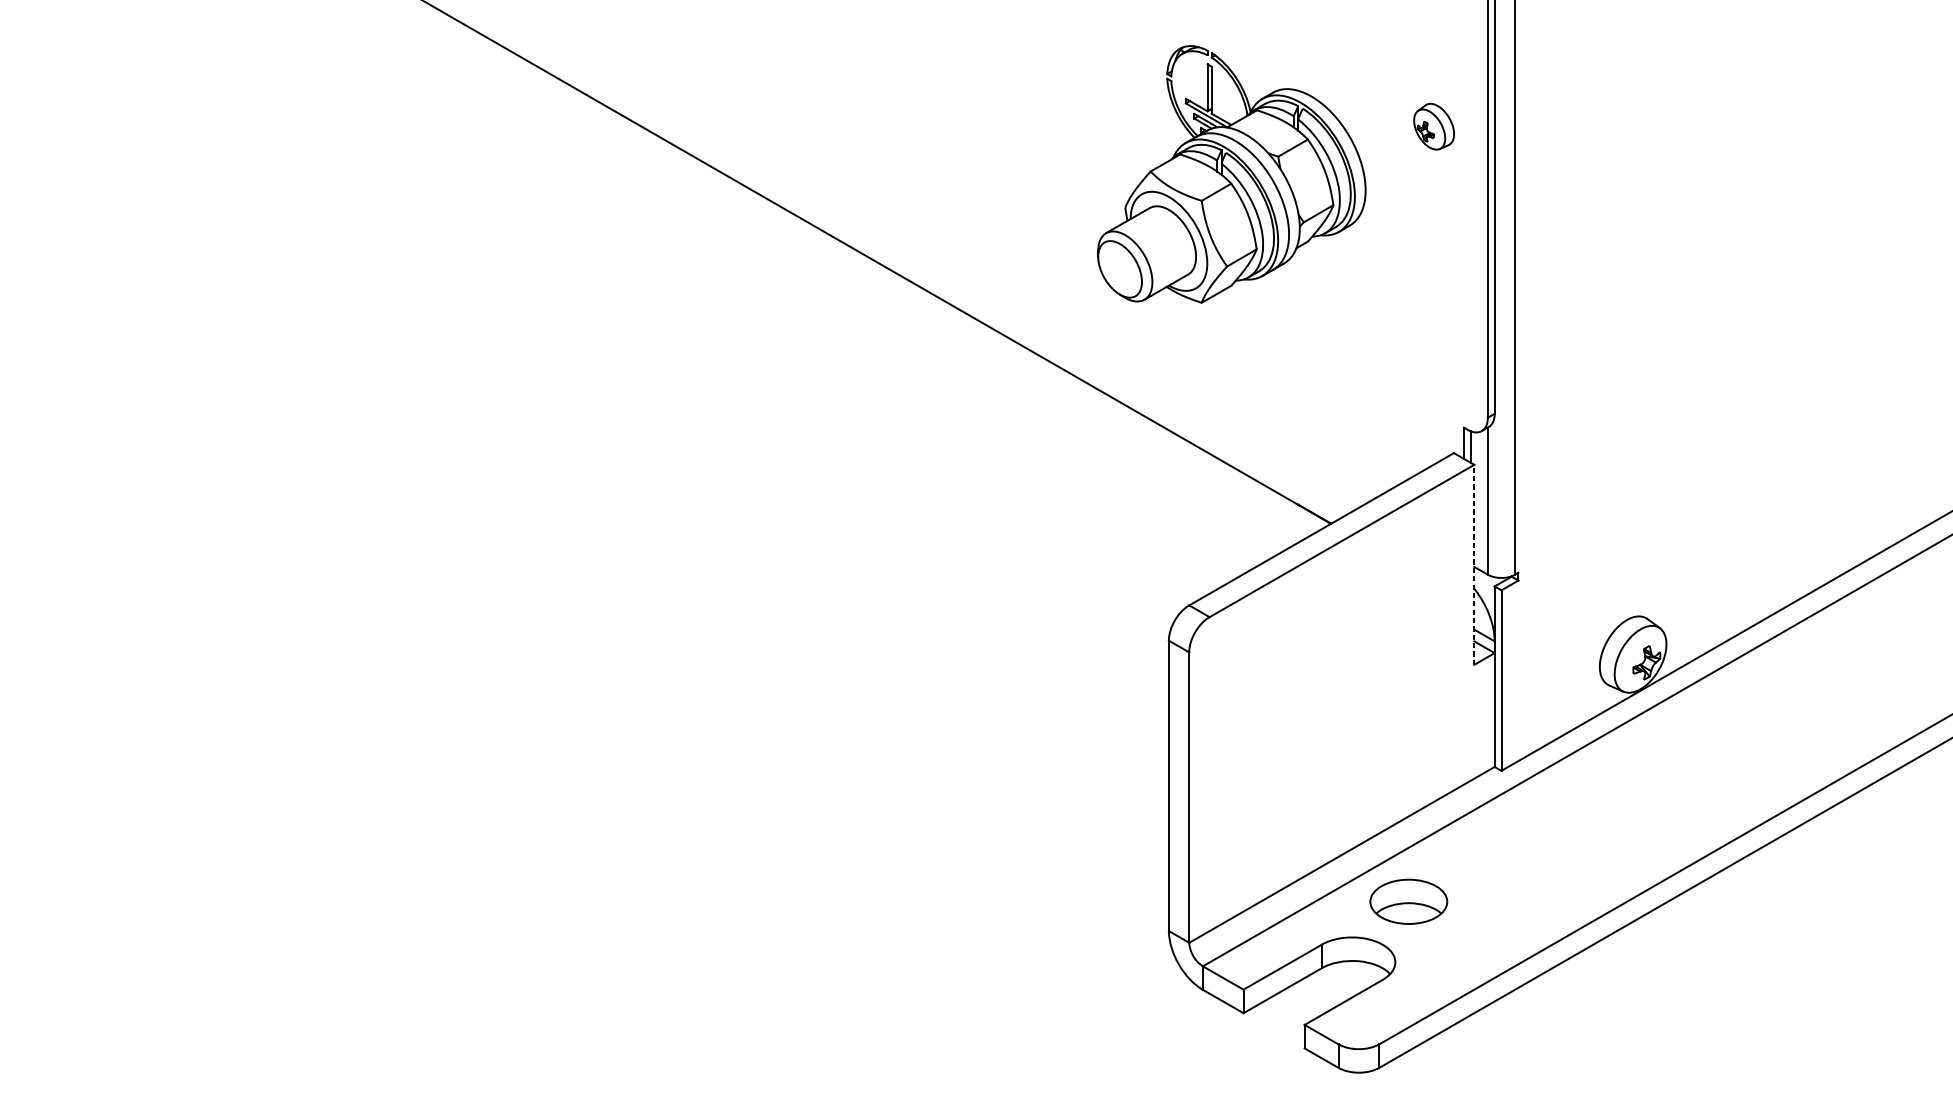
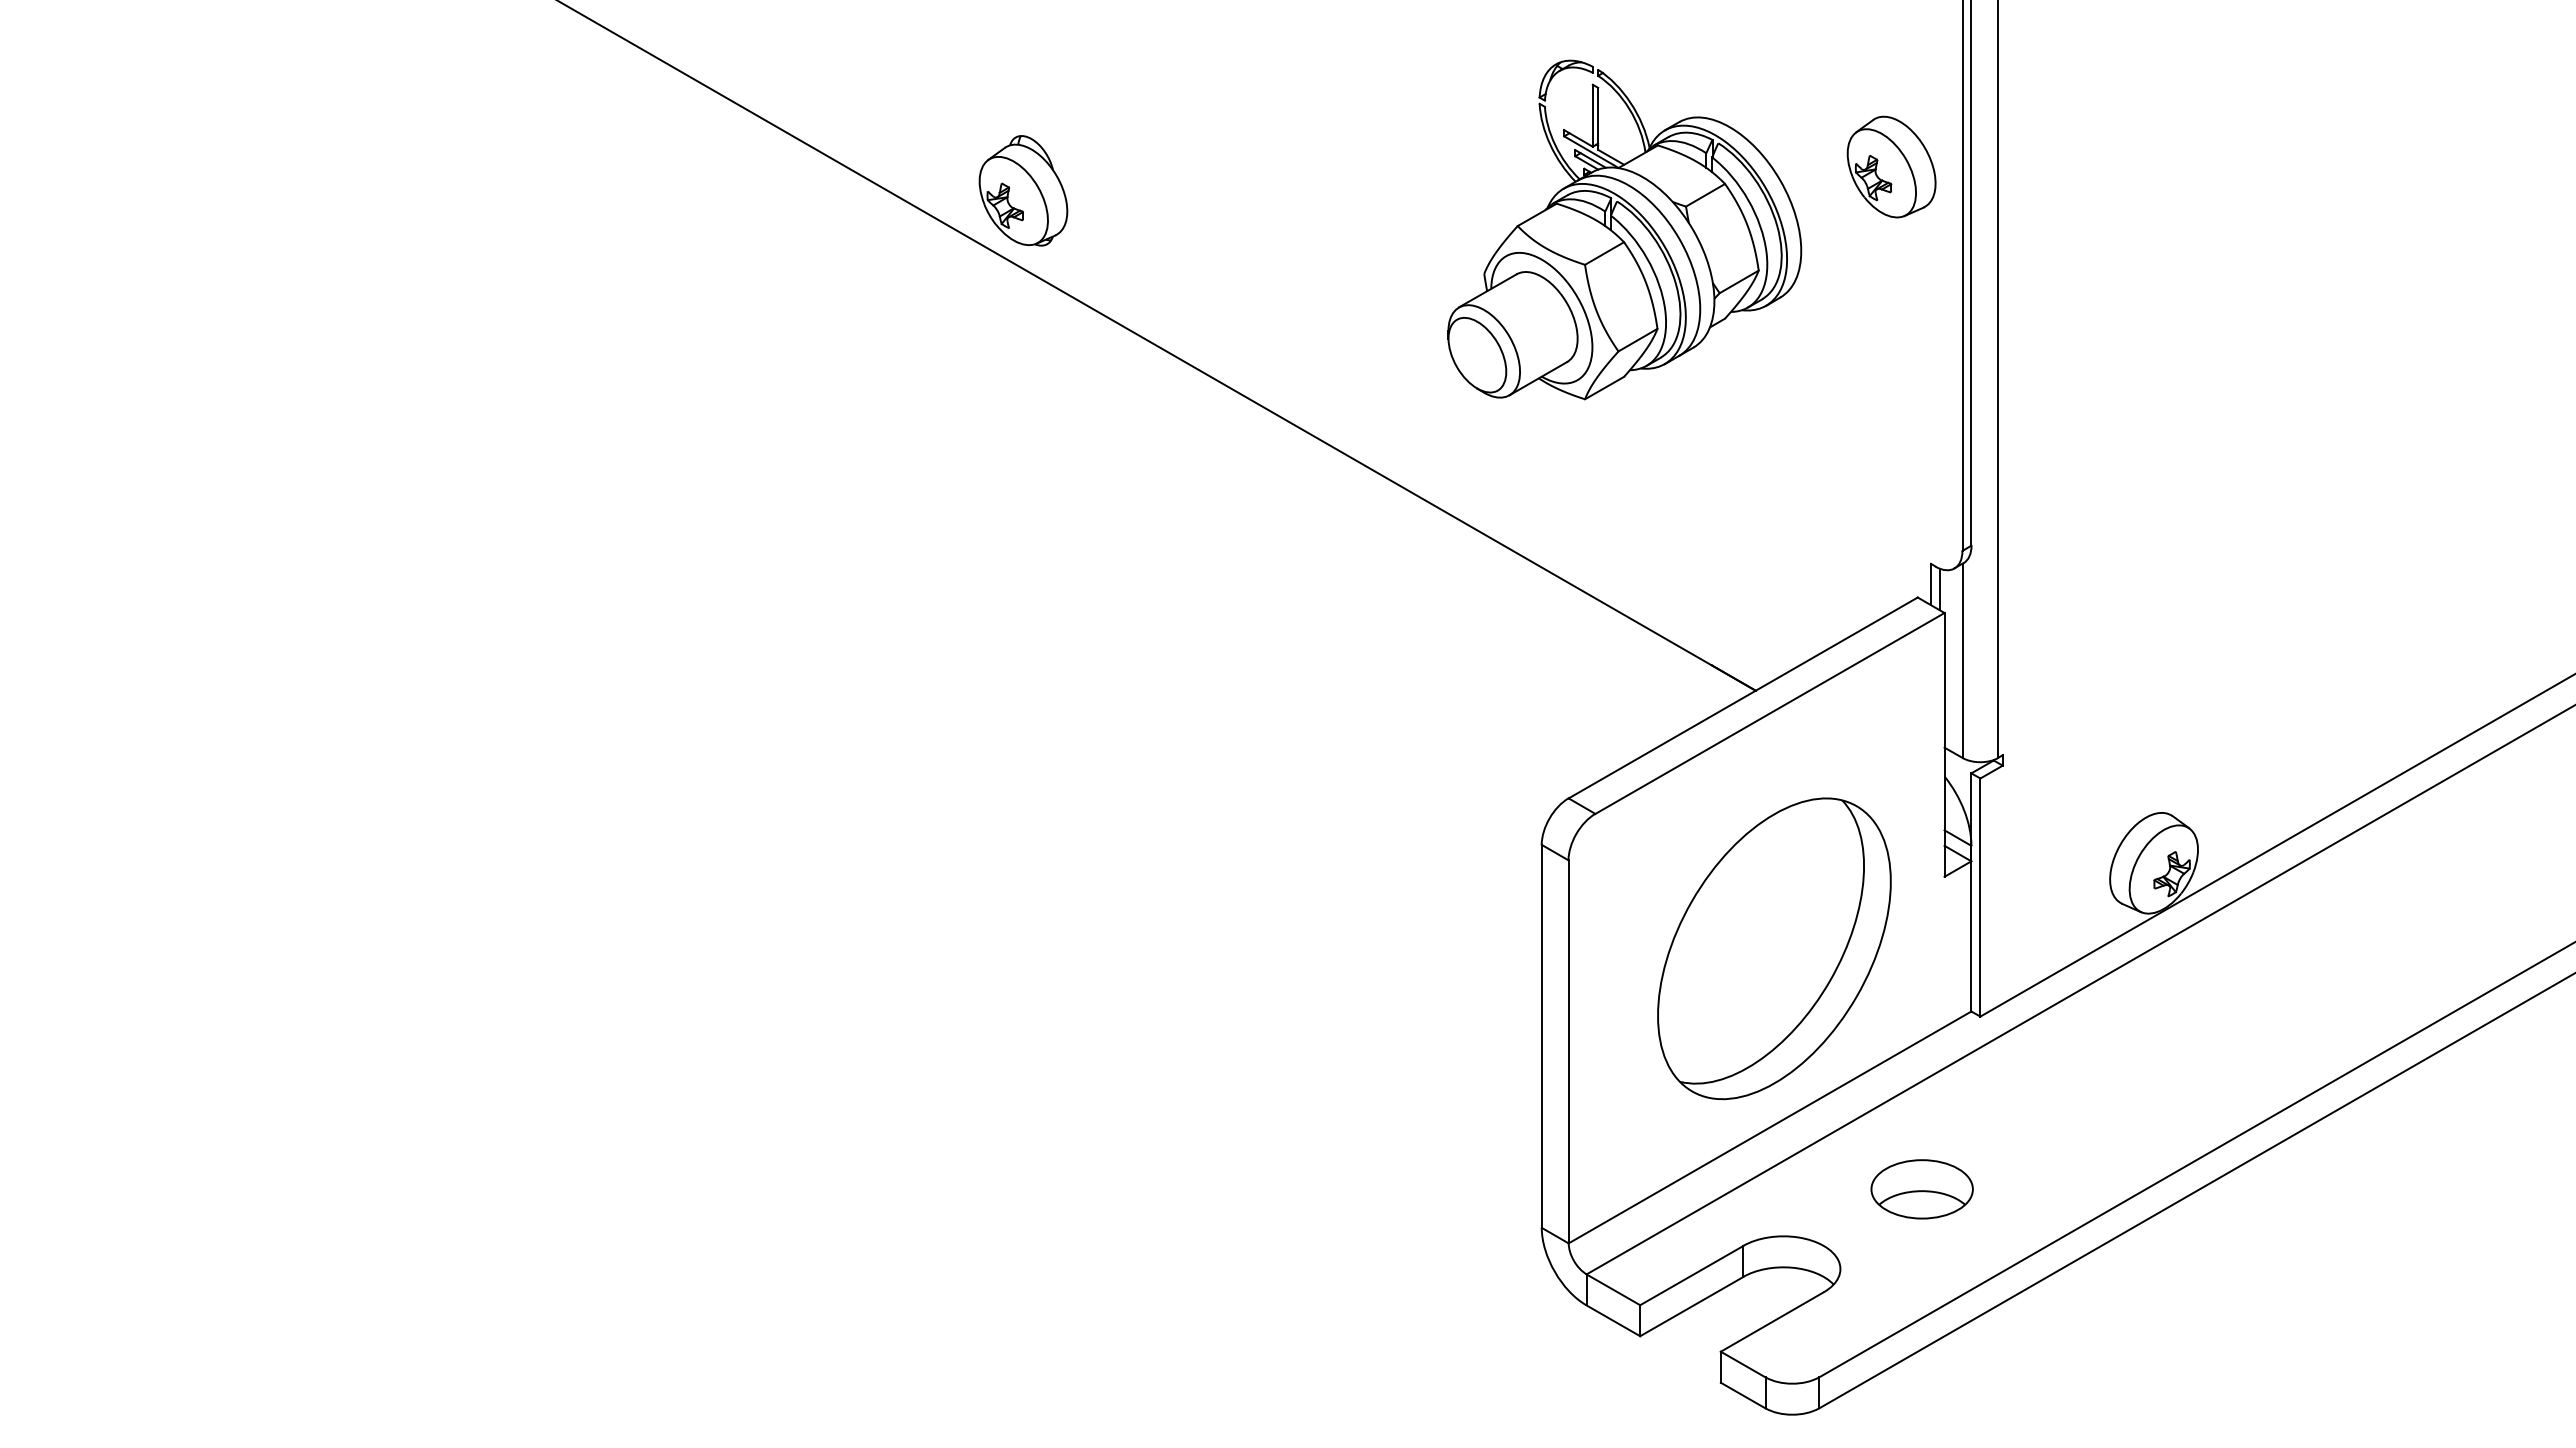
part: (1434, 126) -> (1891, 166), size x1.67
part: (775, 144) -> (1023, 190), added
line: (1474, 564) -> (1944, 744), dashed -> solid
part: (1345, 719) -> (1774, 948), added
part: (1408, 901) -> (1921, 1189), moved

